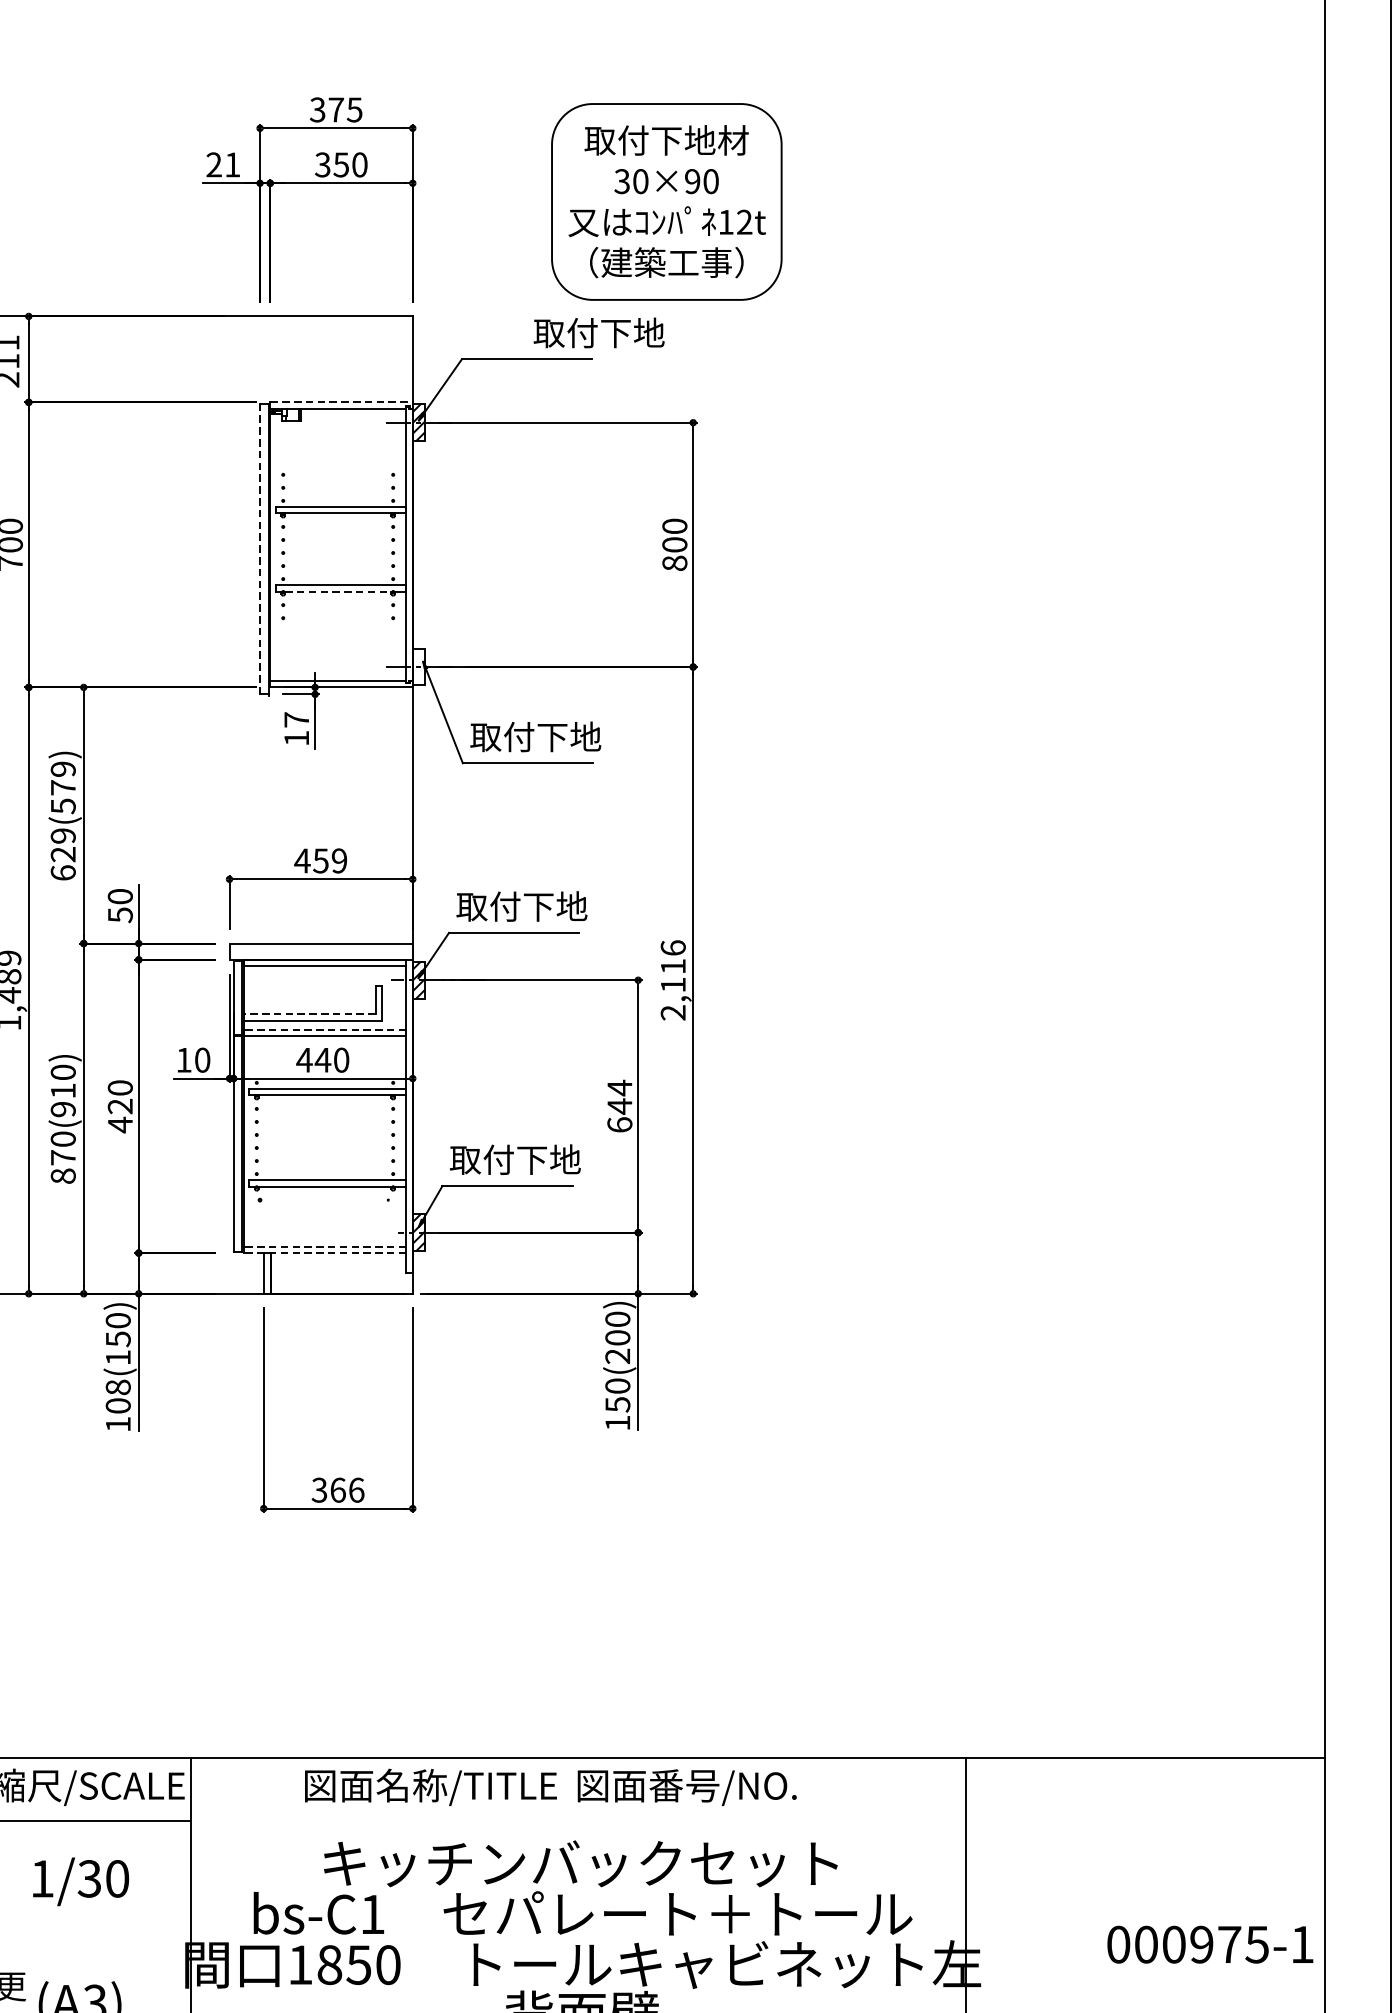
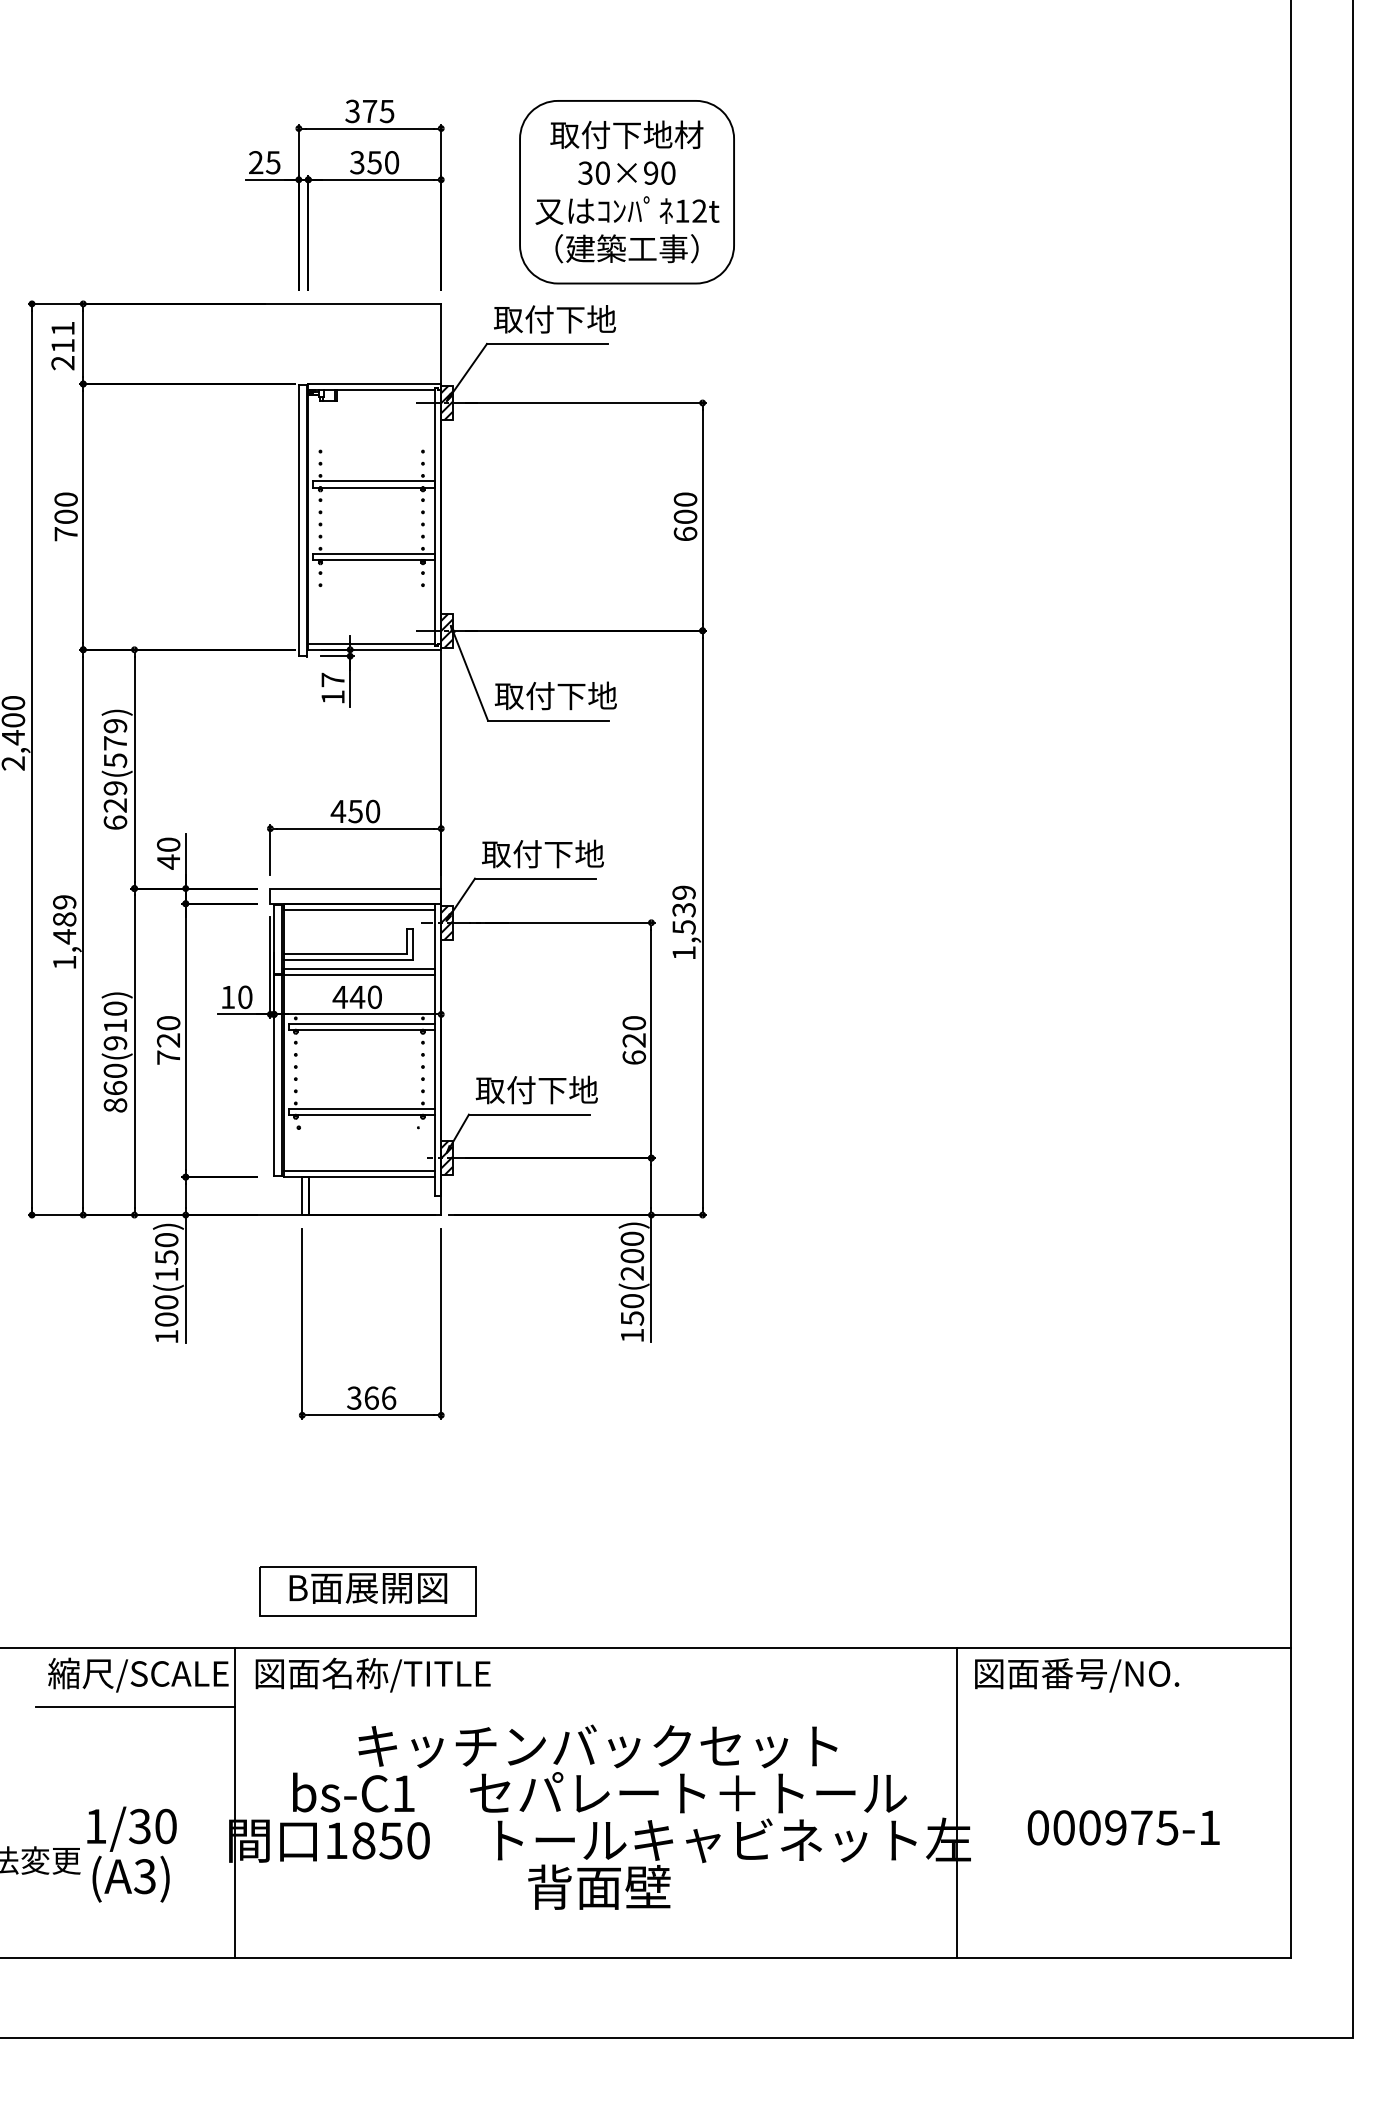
text: (231, 164) -> (272, 162), 21 -> 25
part: (666, 202) -> (626, 192), moved
text: (598, 333) -> (554, 319), moved
line: (342, 402) -> (375, 384), dashed -> solid
line: (259, 548) -> (298, 520), dashed -> solid
text: (674, 562) -> (685, 533), 800 -> 600
line: (337, 591) -> (371, 560), dashed -> solid
hatch: (418, 666) -> (446, 630), added
text: (339, 860) -> (372, 811), 459 -> 450
text: (120, 914) -> (168, 861), 50 -> 40
text: (672, 979) -> (683, 922), 2,116 -> 1,539
line: (310, 1014) -> (345, 954), dashed -> solid
line: (325, 1030) -> (359, 969), dashed -> solid
text: (620, 1096) -> (634, 1031), 644 -> 620
text: (120, 1124) -> (168, 1057), 420 -> 720
text: (63, 1158) -> (115, 1088), 870(910) -> 860(910)
line: (325, 1247) -> (359, 1171), dashed -> solid
line: (325, 1253) -> (359, 1177), dashed -> solid
text: (118, 1387) -> (166, 1302), 108(150) -> 100(150)
part: (333, 1697) -> (367, 1591), added
text: (430, 1786) -> (372, 1674), moved
text: (687, 1787) -> (1077, 1675), moved
text: (80, 1881) -> (131, 1828), moved
text: (1210, 1944) -> (1123, 1827), moved

